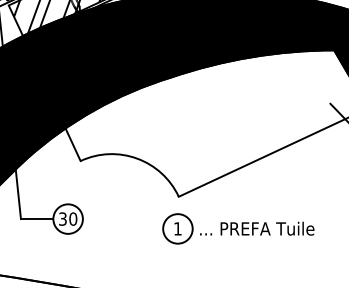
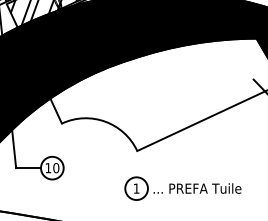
text: (63, 219) -> (48, 168), 30 -> 10
part: (237, 228) -> (182, 188), moved

